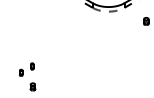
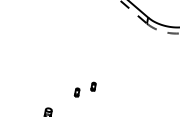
part: (26, 69) -> (85, 89), moved

